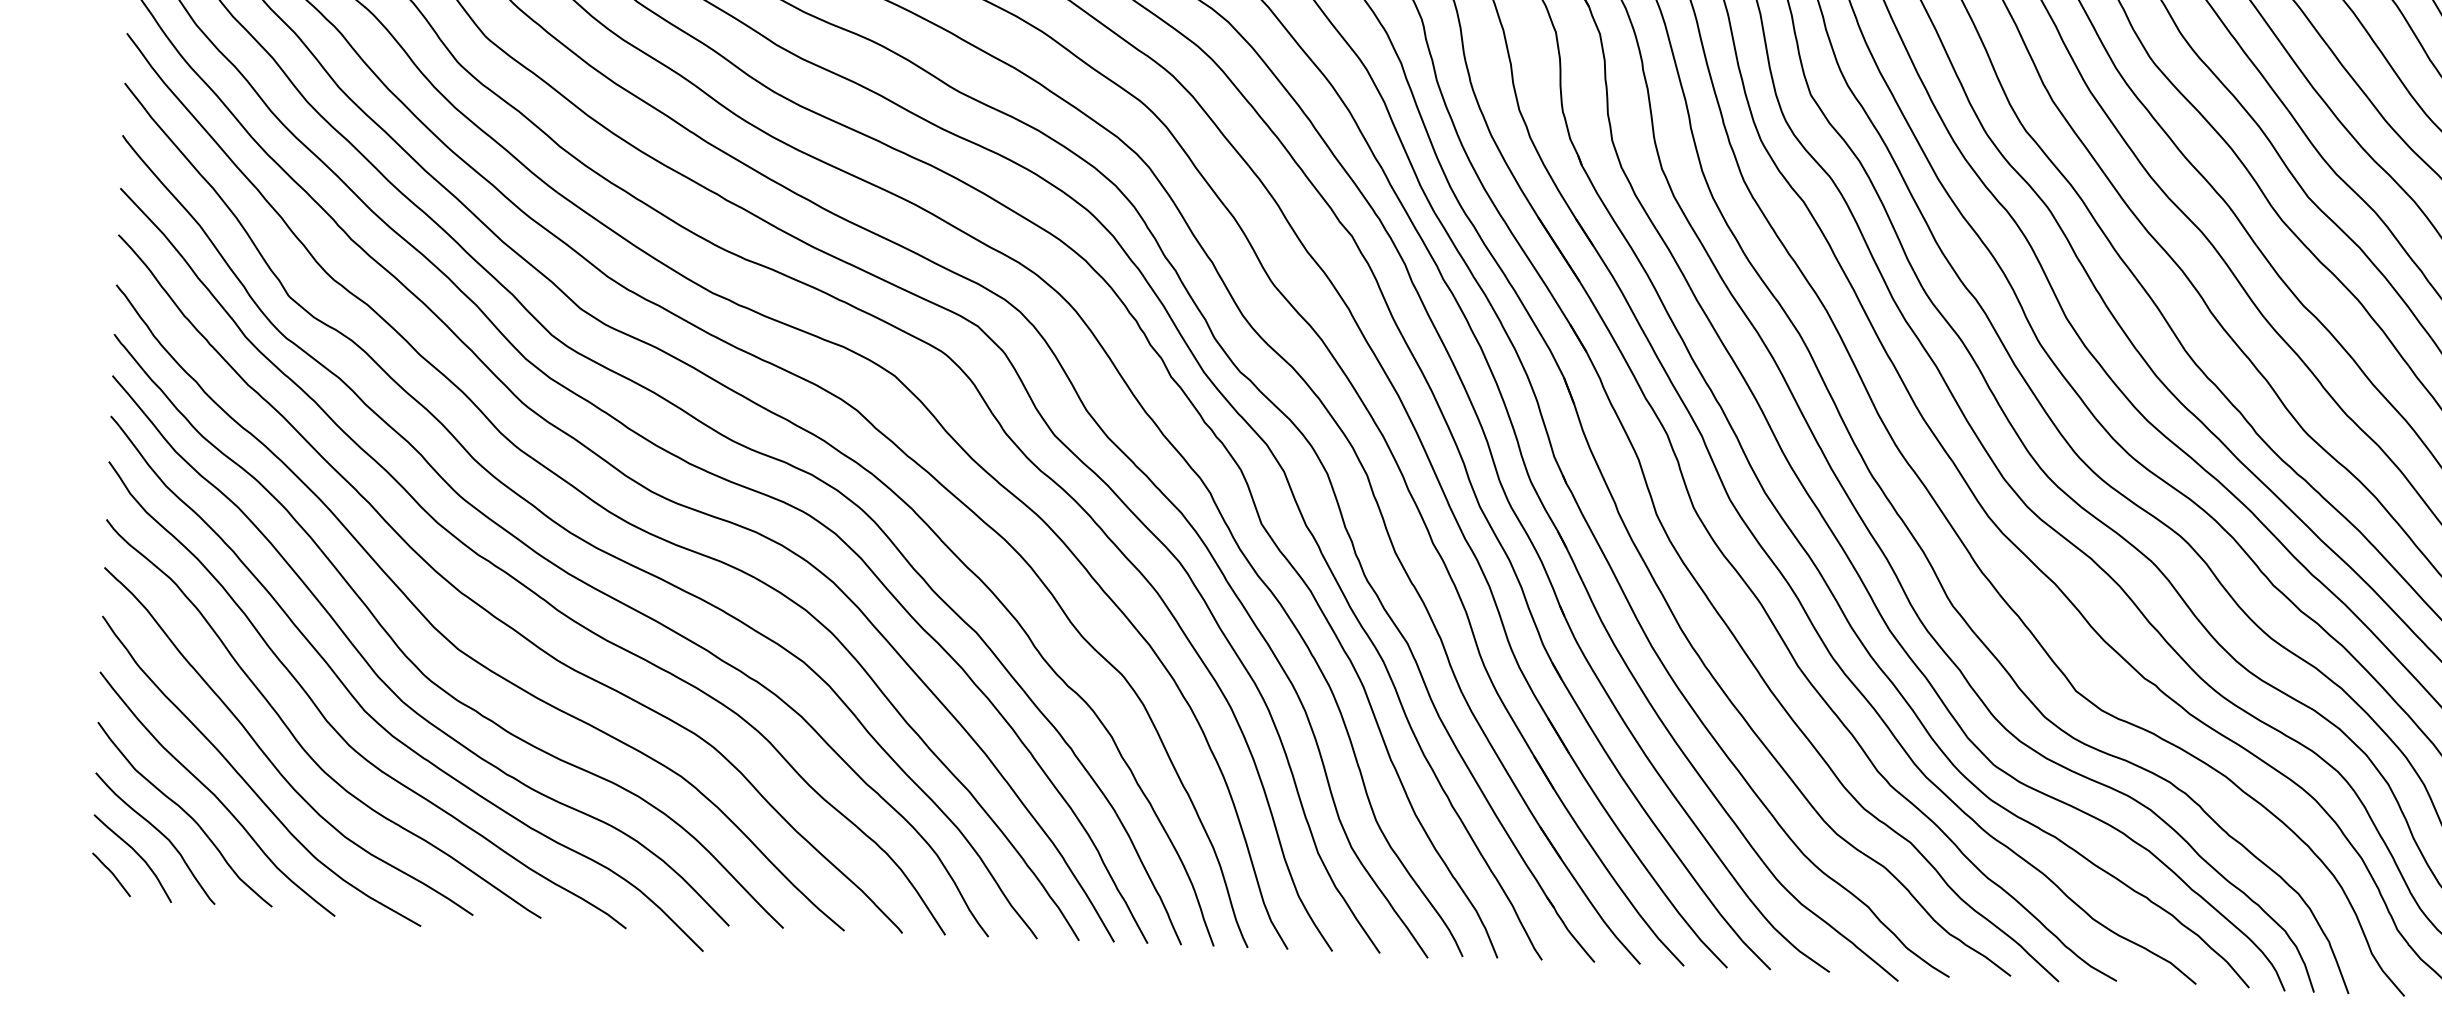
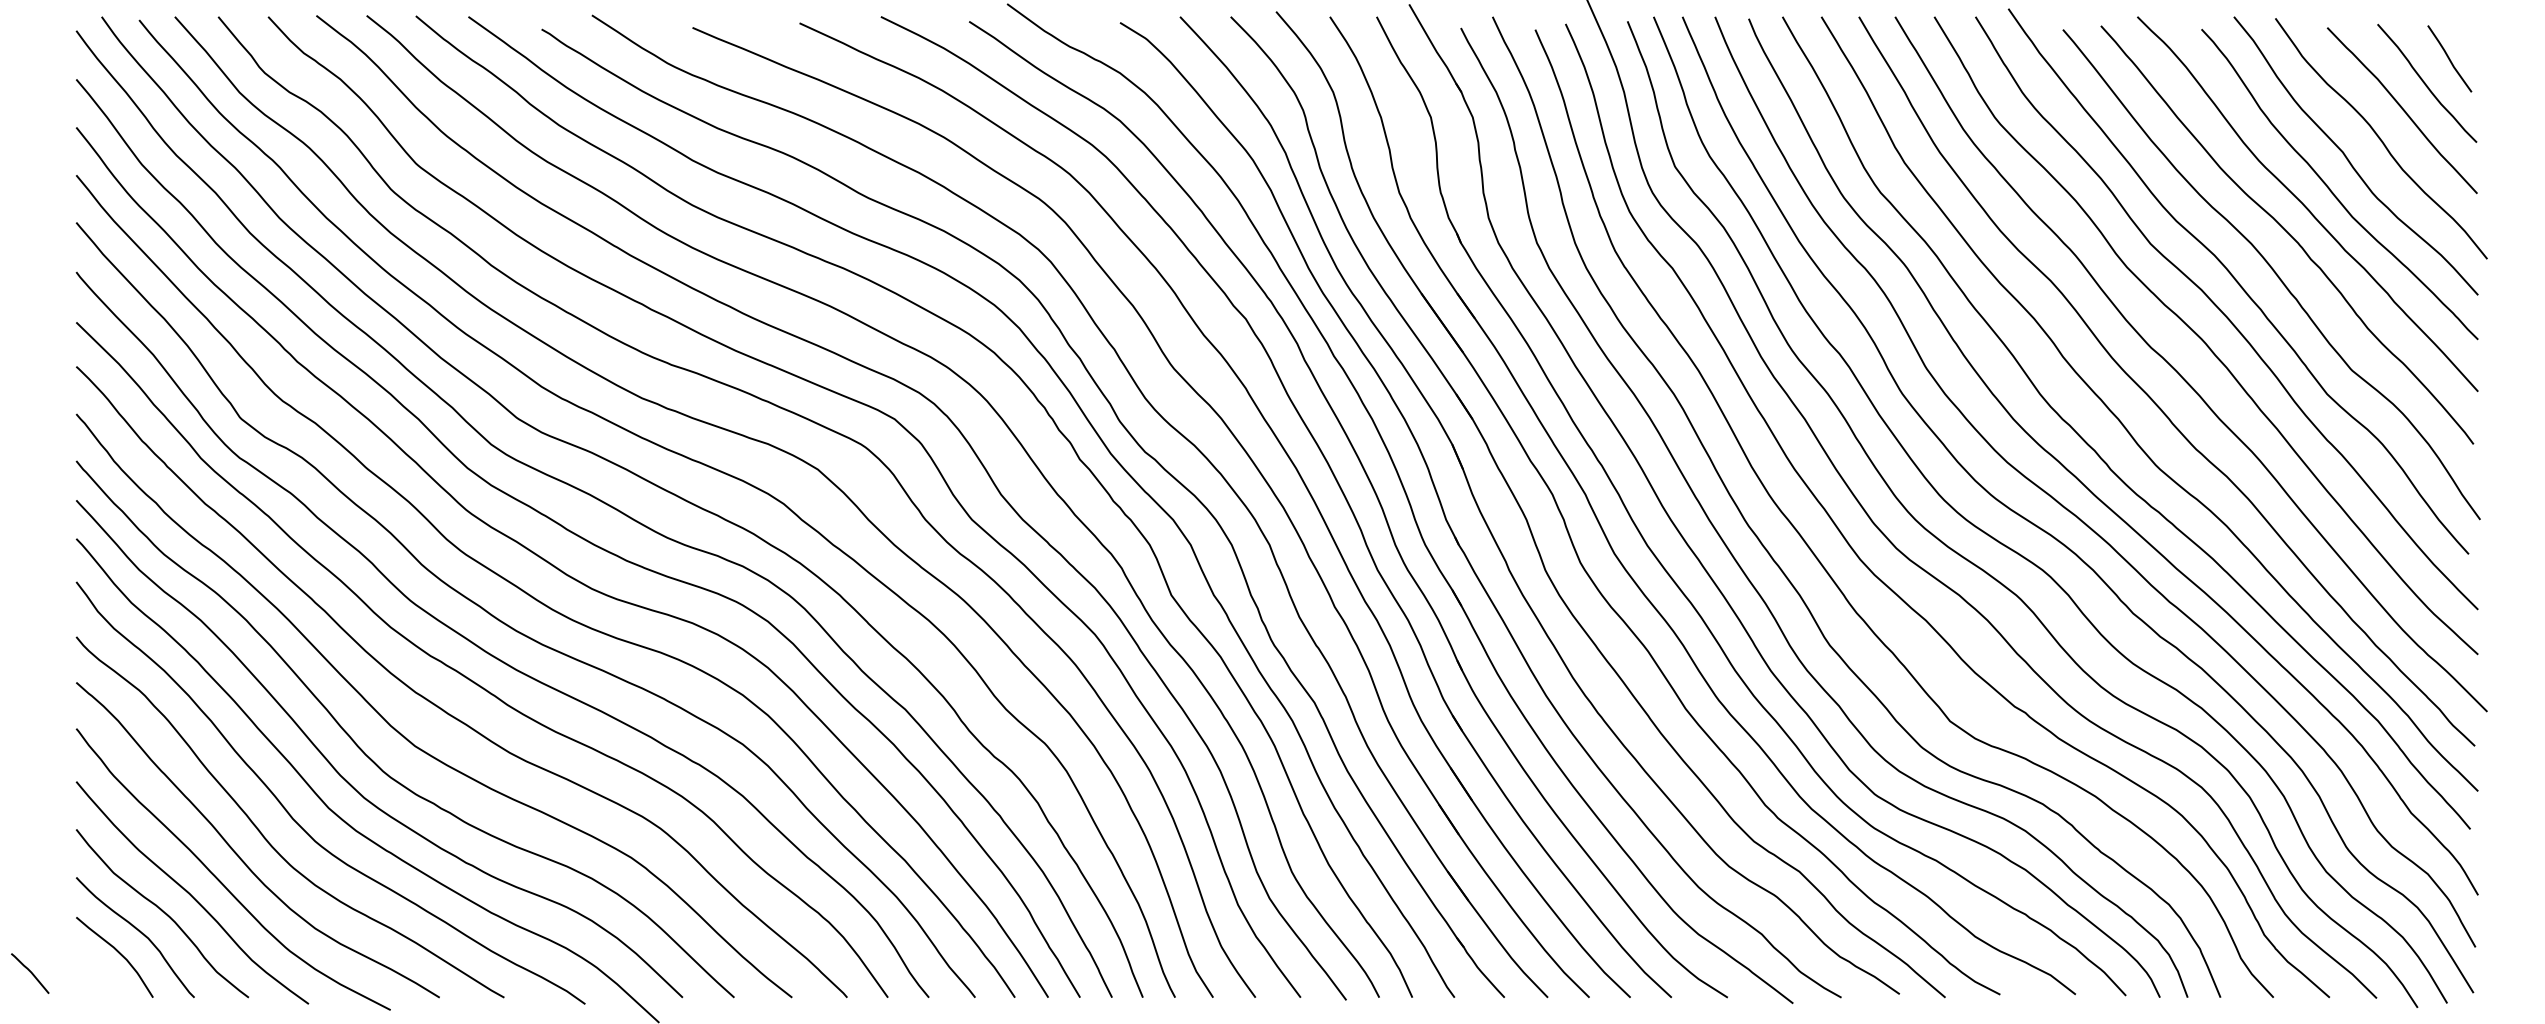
curve: (111, 873) -> (30, 972), moved

